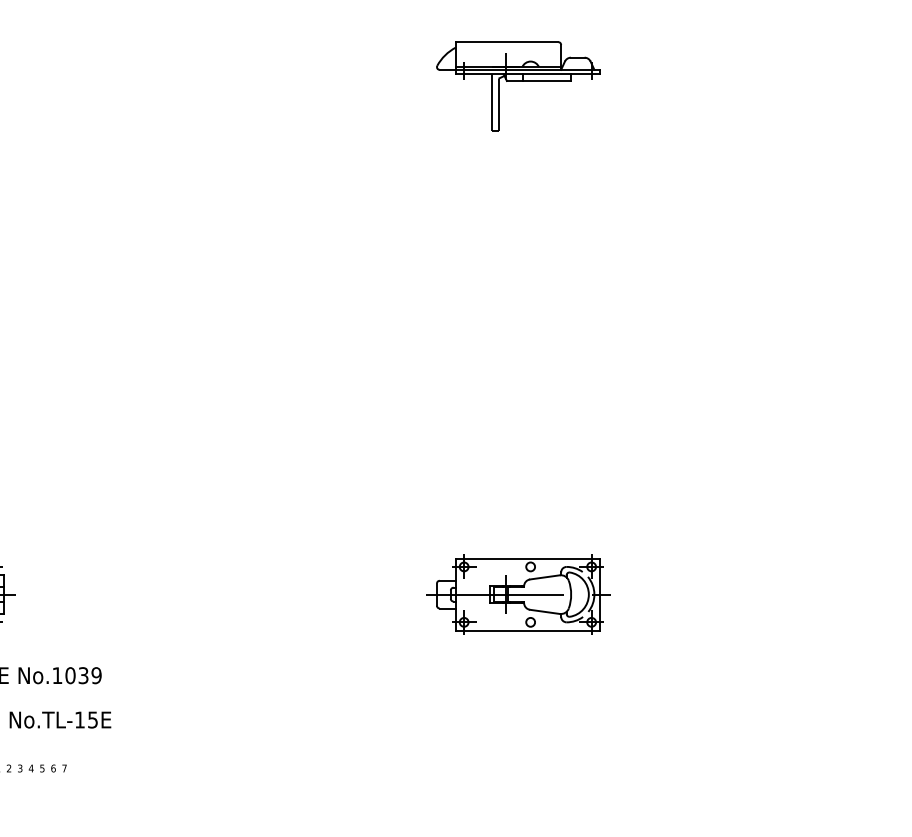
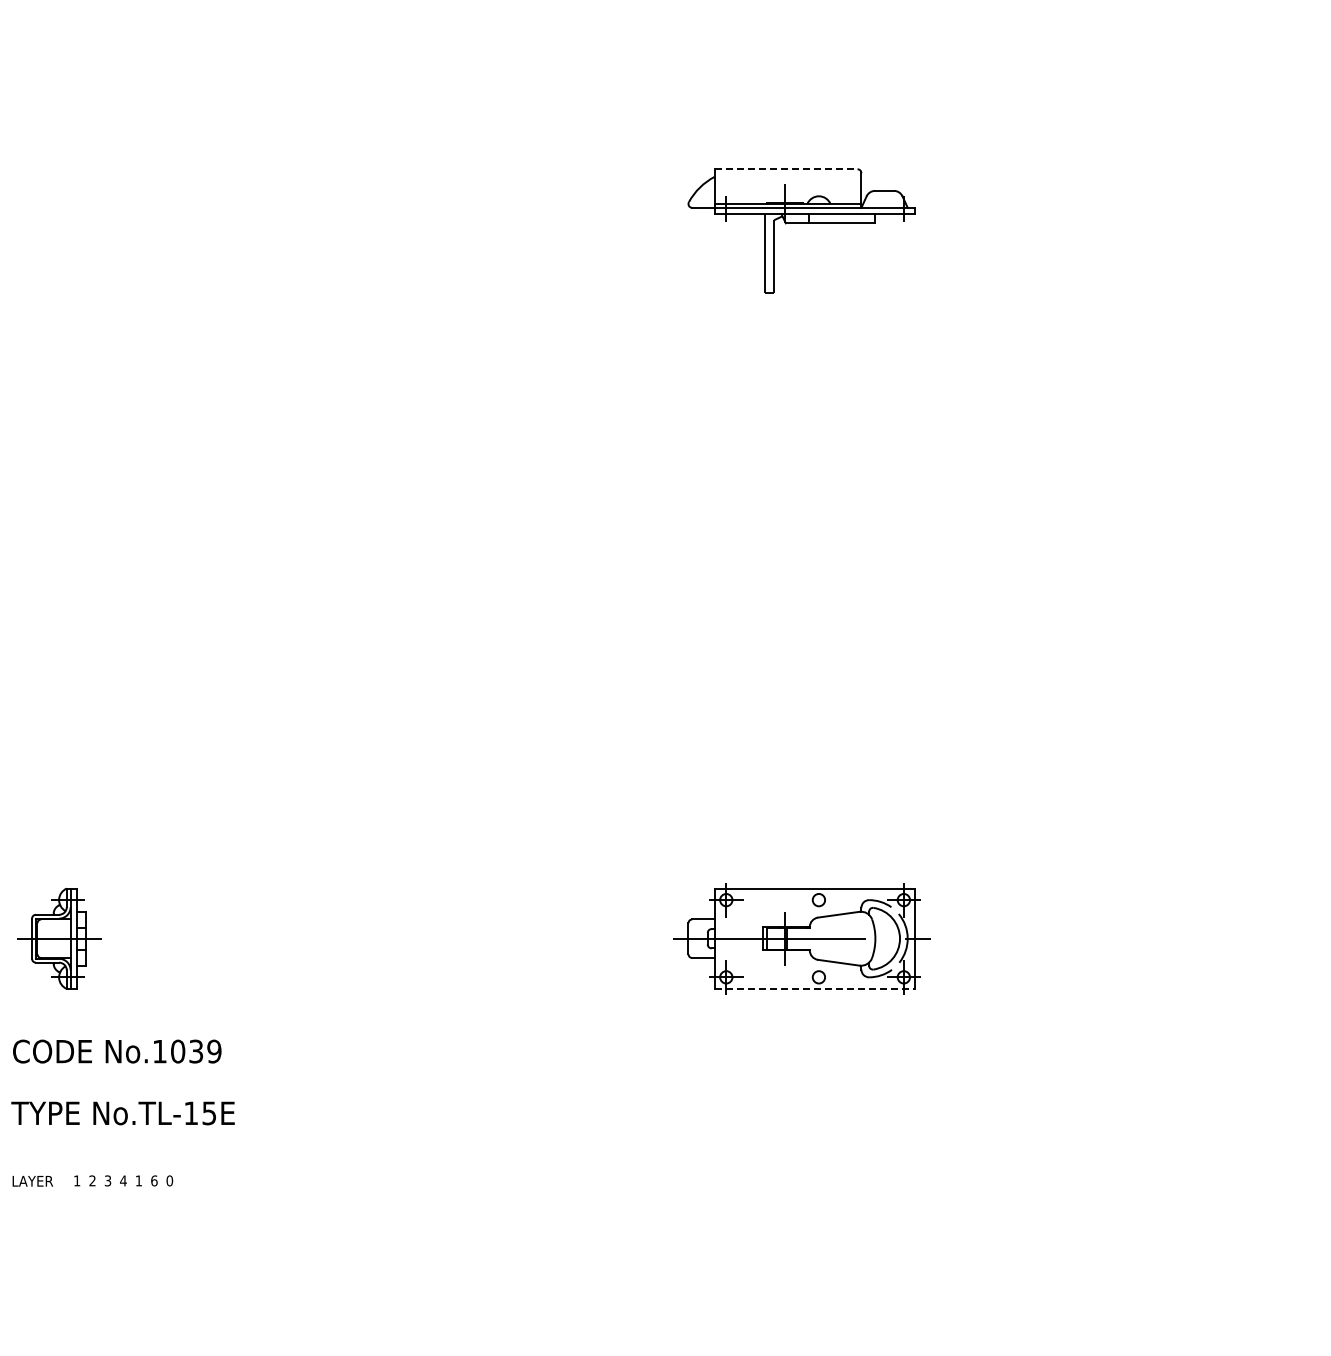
line: (507, 42) -> (786, 169), solid -> dashed
line: (528, 630) -> (815, 988), solid -> dashed
text: (42, 768) -> (138, 1180), 5 -> 1
text: (64, 768) -> (169, 1180), 7 -> 0

